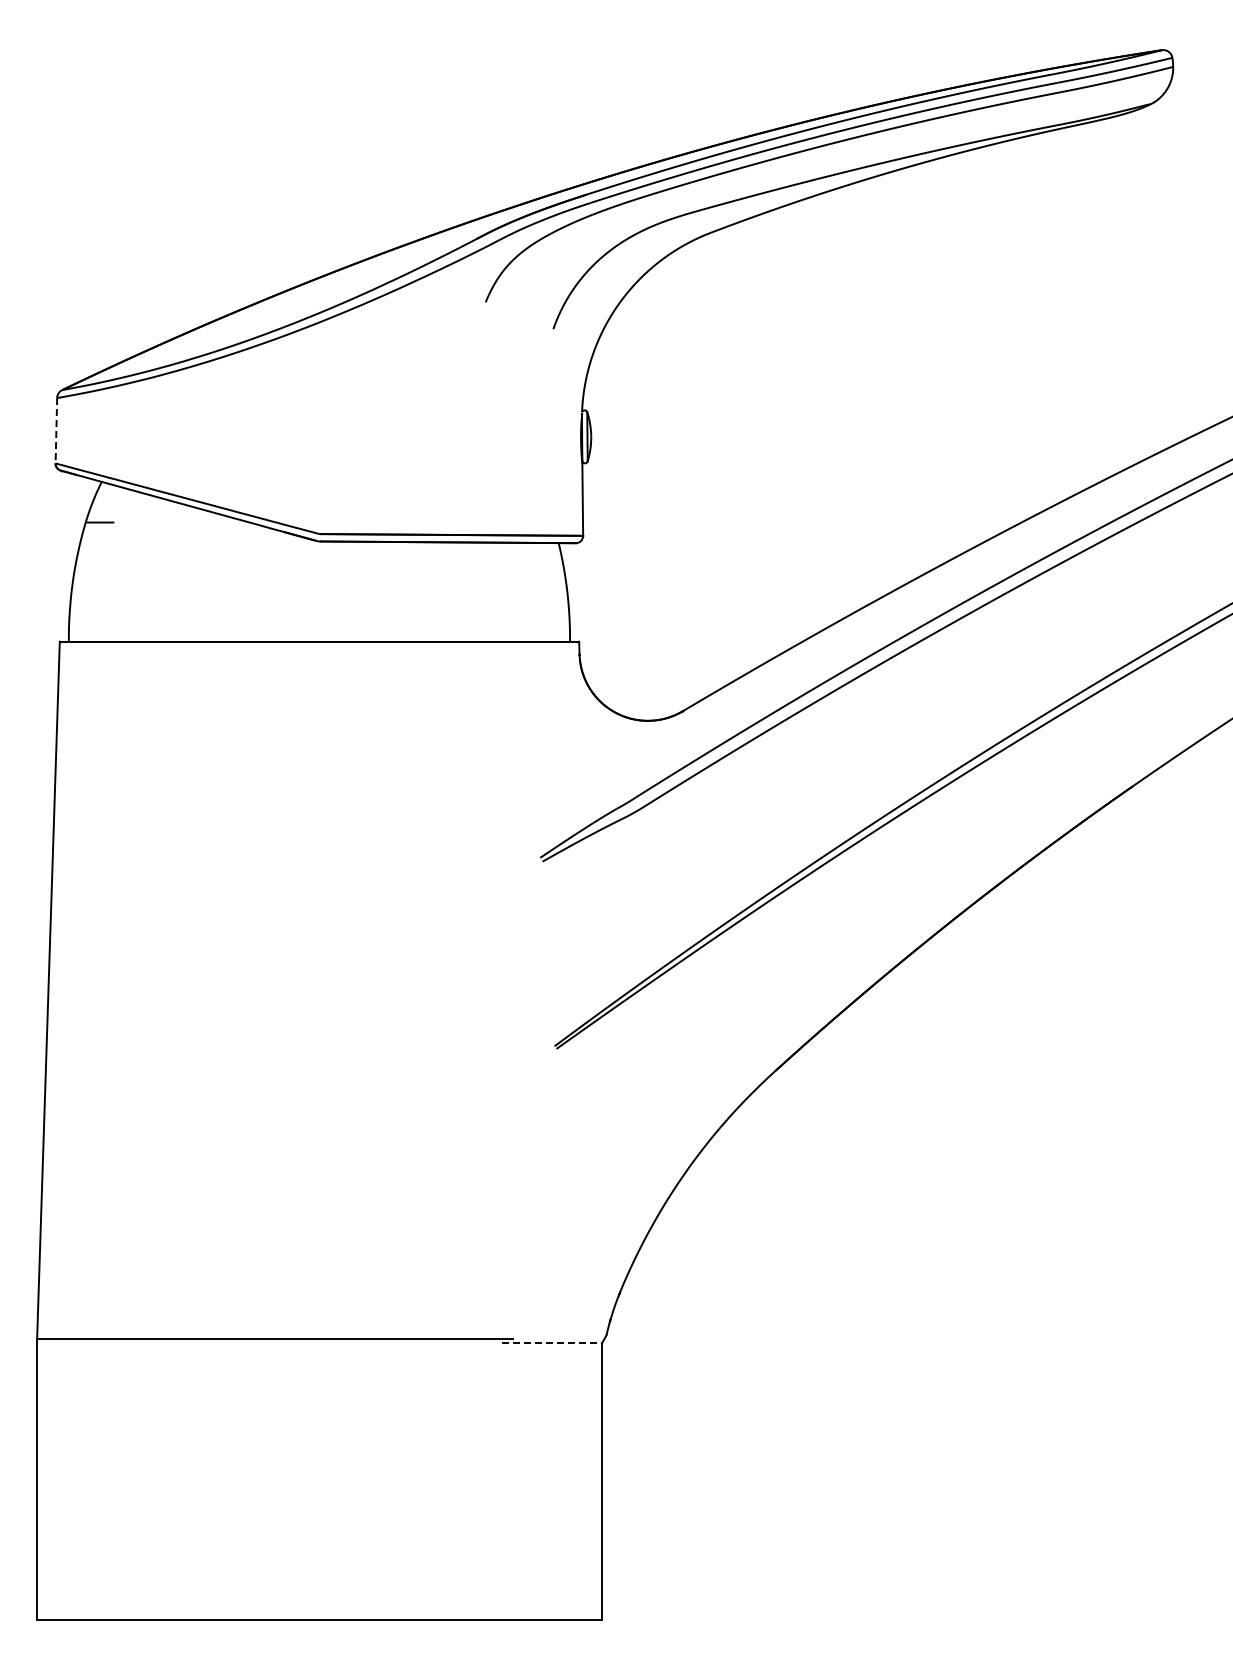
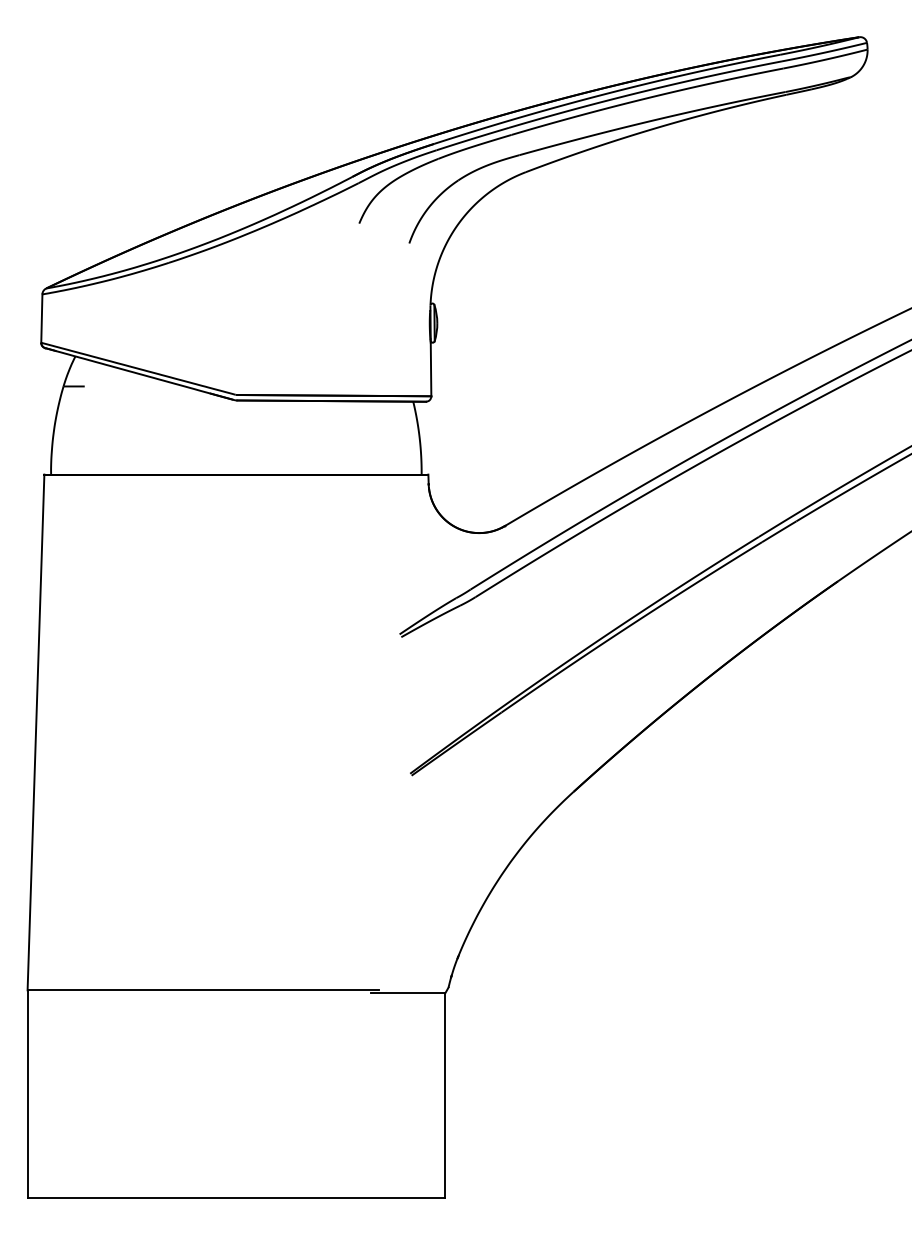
line: (56, 430) -> (41, 318), dashed -> solid
line: (552, 1343) -> (408, 993), dashed -> solid

